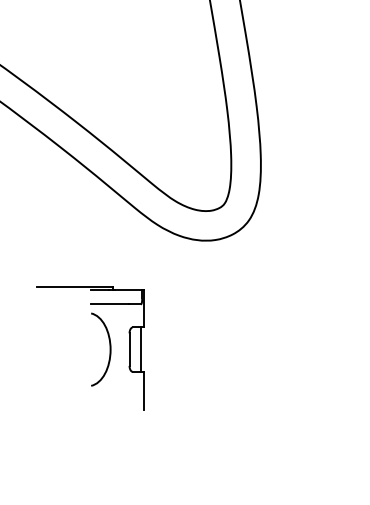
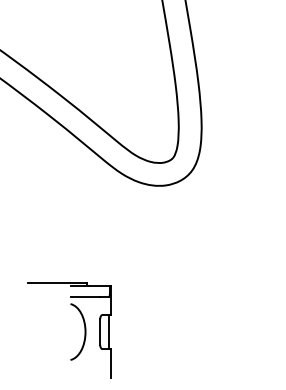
part: (109, 347) -> (84, 330), moved

